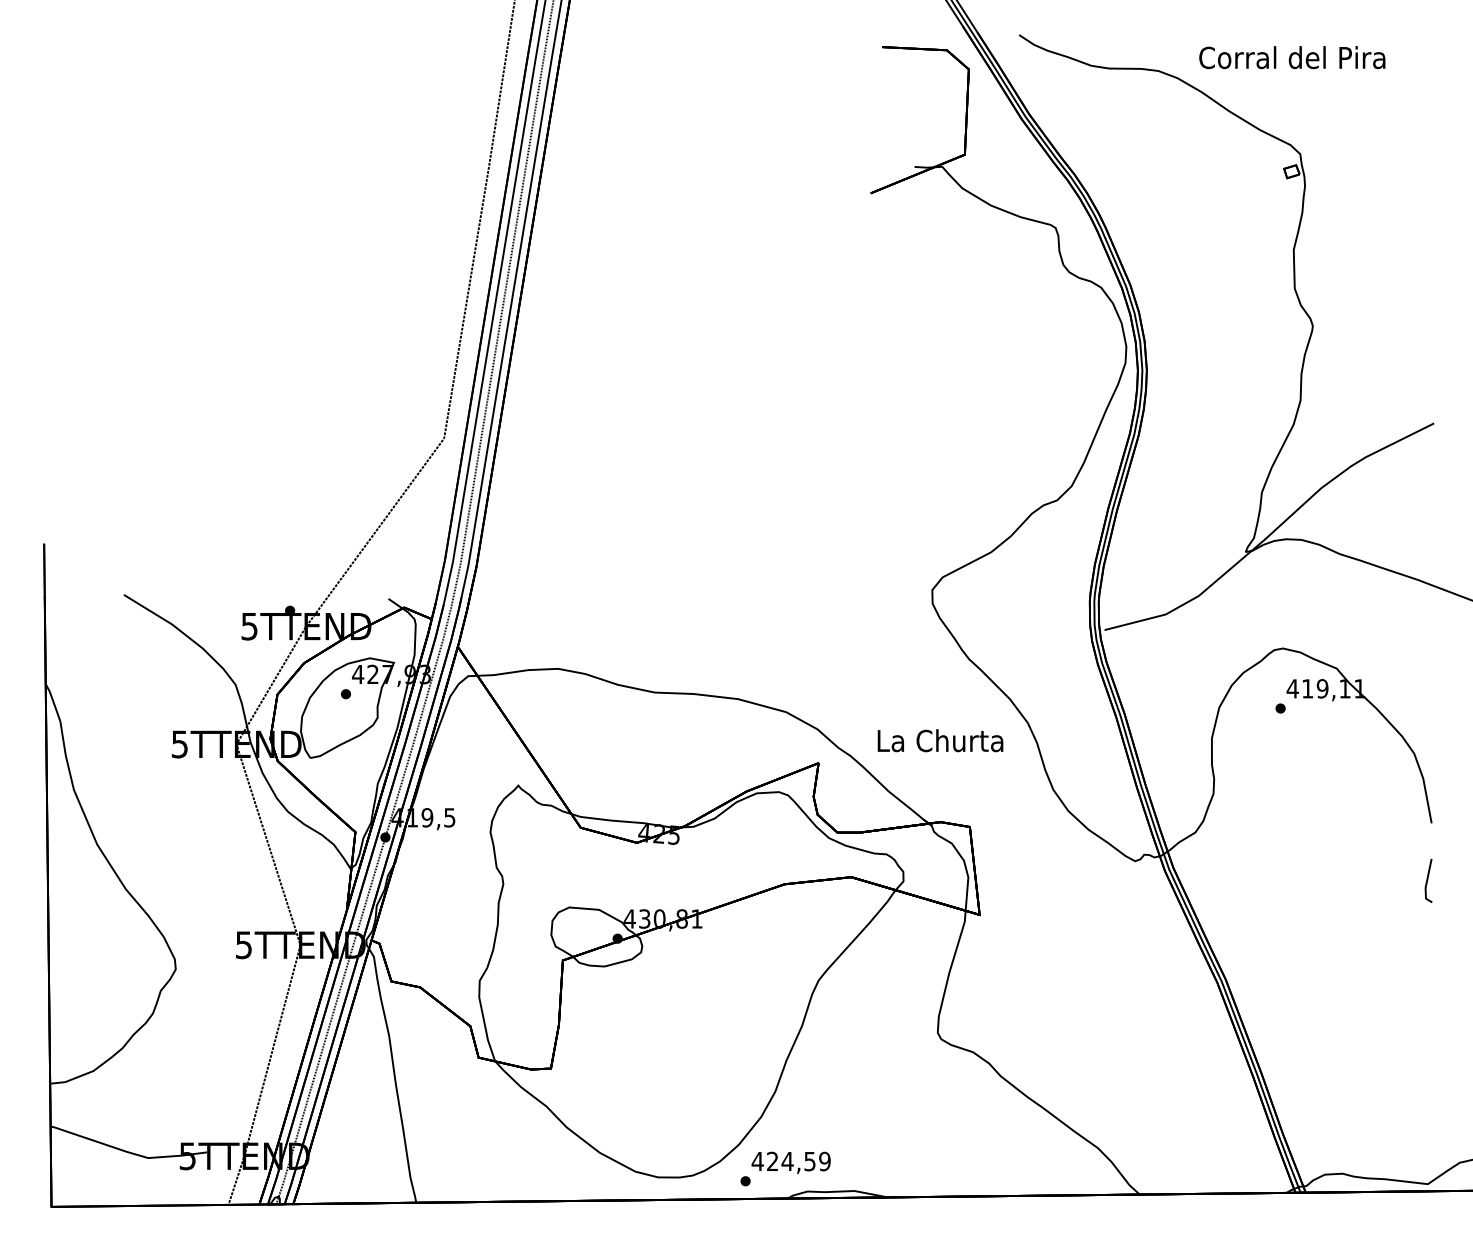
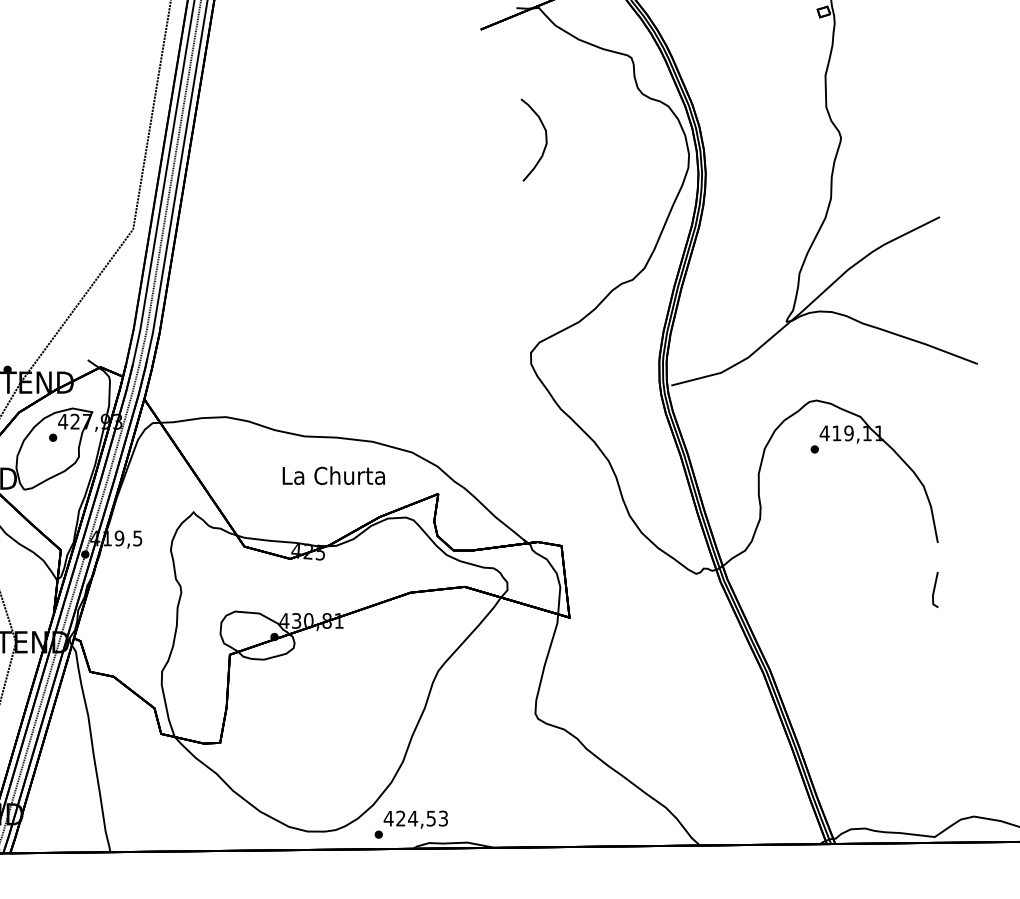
curve: (950, 328) -> (545, 139), added
text: (940, 740) -> (333, 475), moved
text: (824, 1161) -> (443, 818), 424,59 -> 424,53

